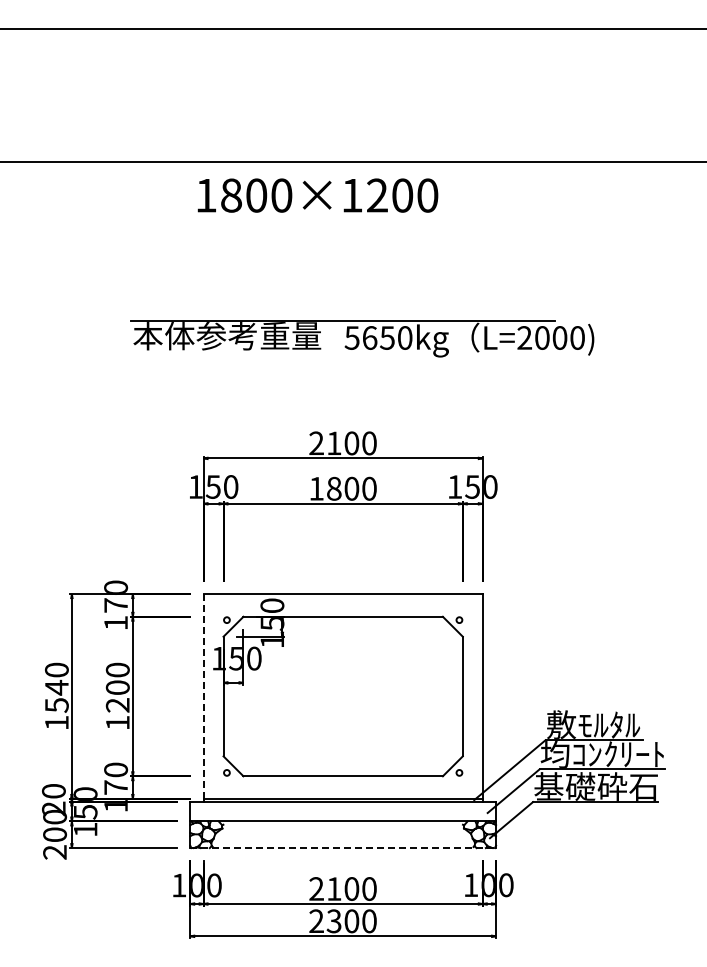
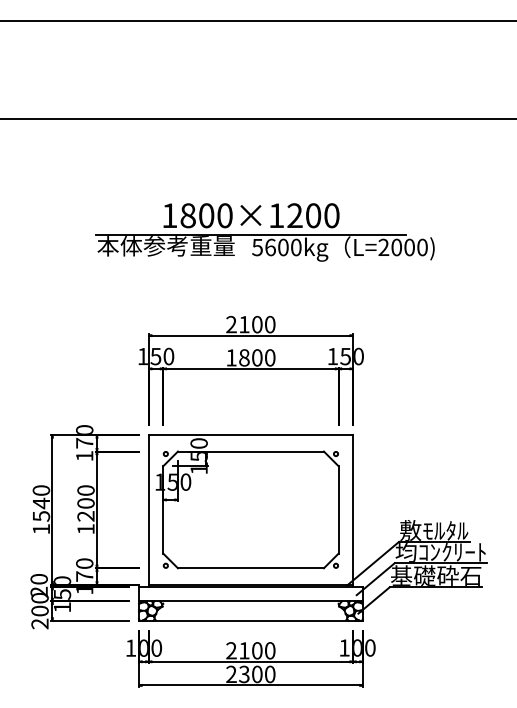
text: (317, 195) -> (251, 215), moved
text: (387, 337) -> (283, 247), 5650kg -> 5600kg
line: (203, 696) -> (148, 509), dashed -> solid
line: (343, 848) -> (251, 621), dashed -> solid

